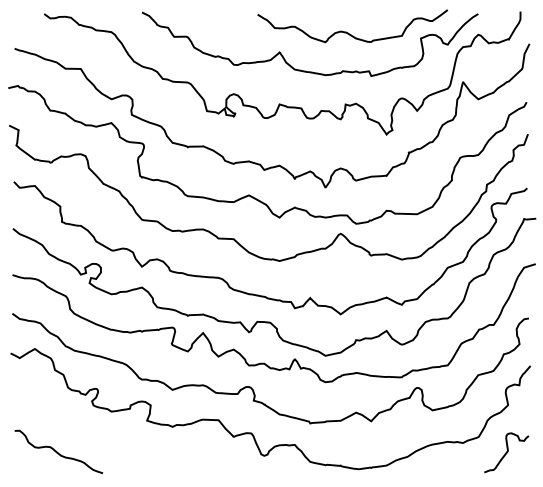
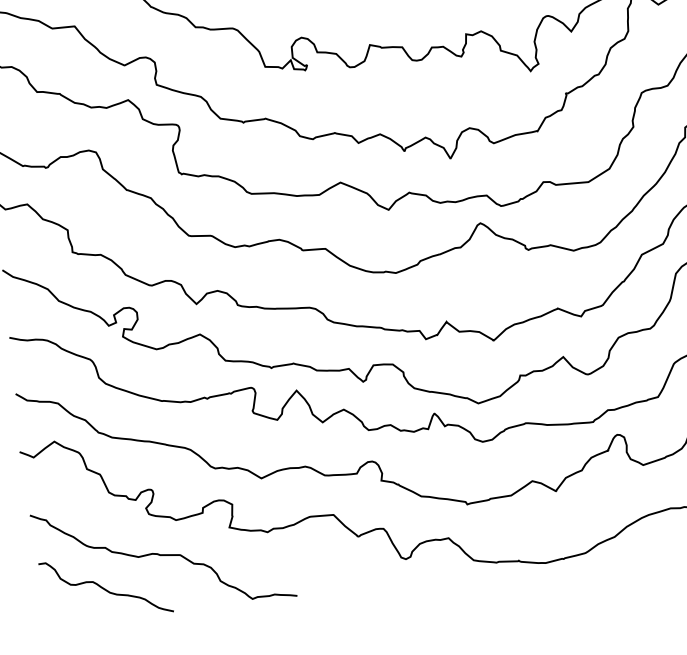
curve: (99, 434) -> (162, 555), added

